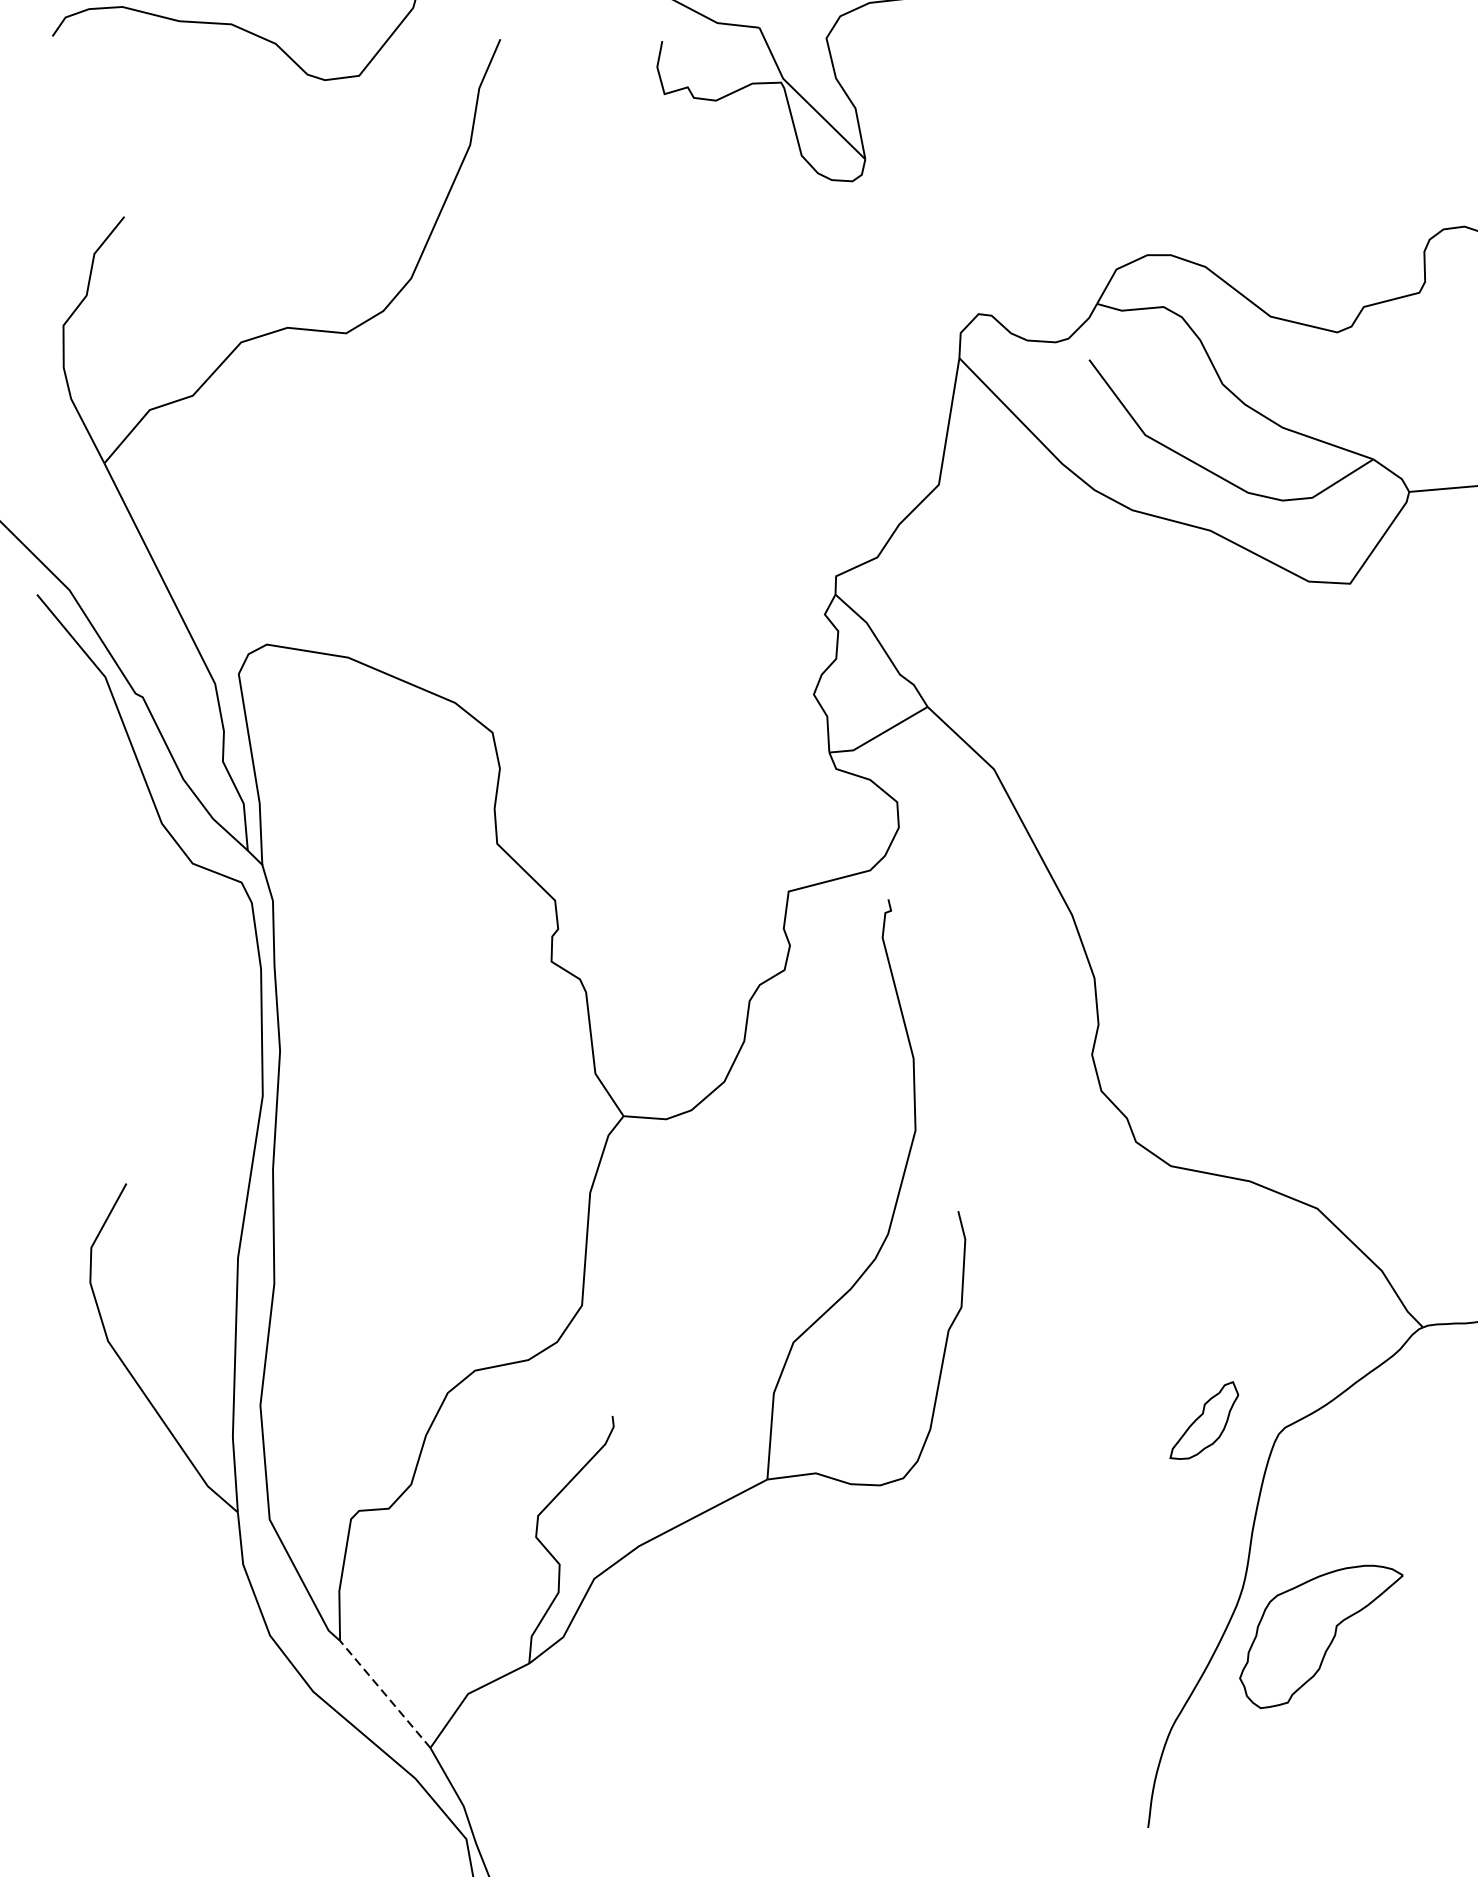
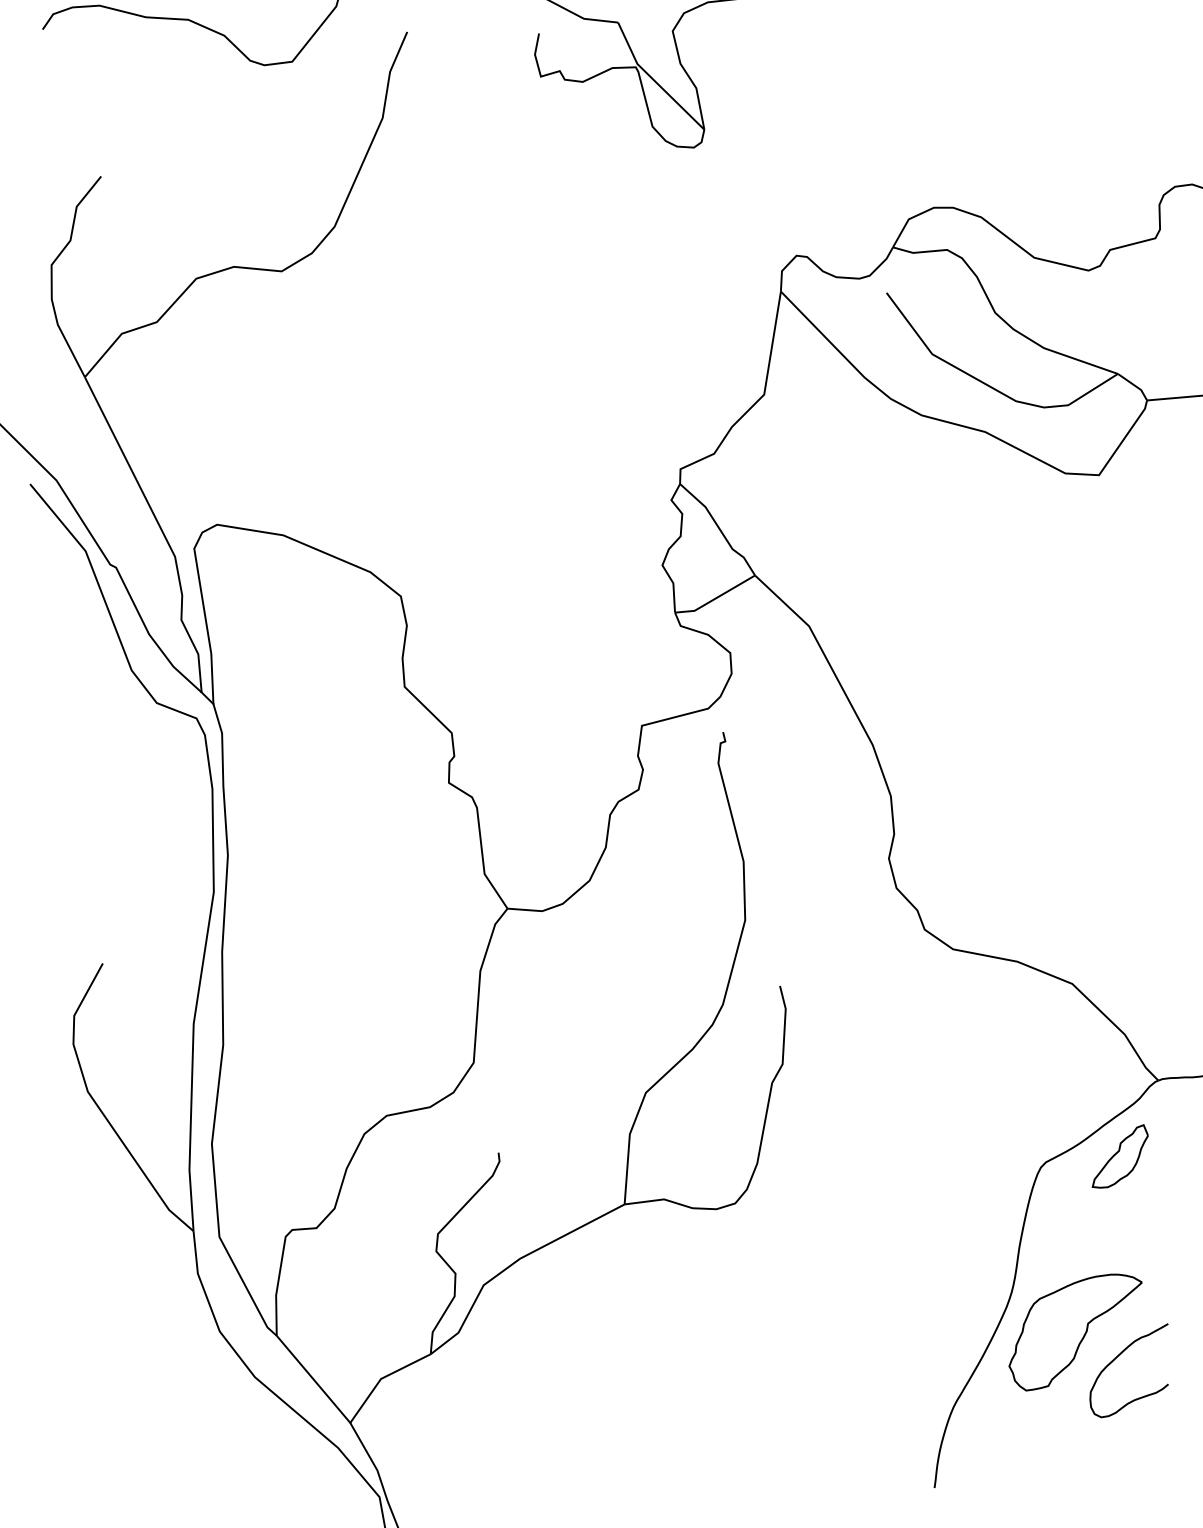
part: (1203, 1420) -> (1119, 1156), moved
curve: (1371, 1668) -> (1116, 1358), added
line: (385, 1693) -> (313, 1378), dashed -> solid

